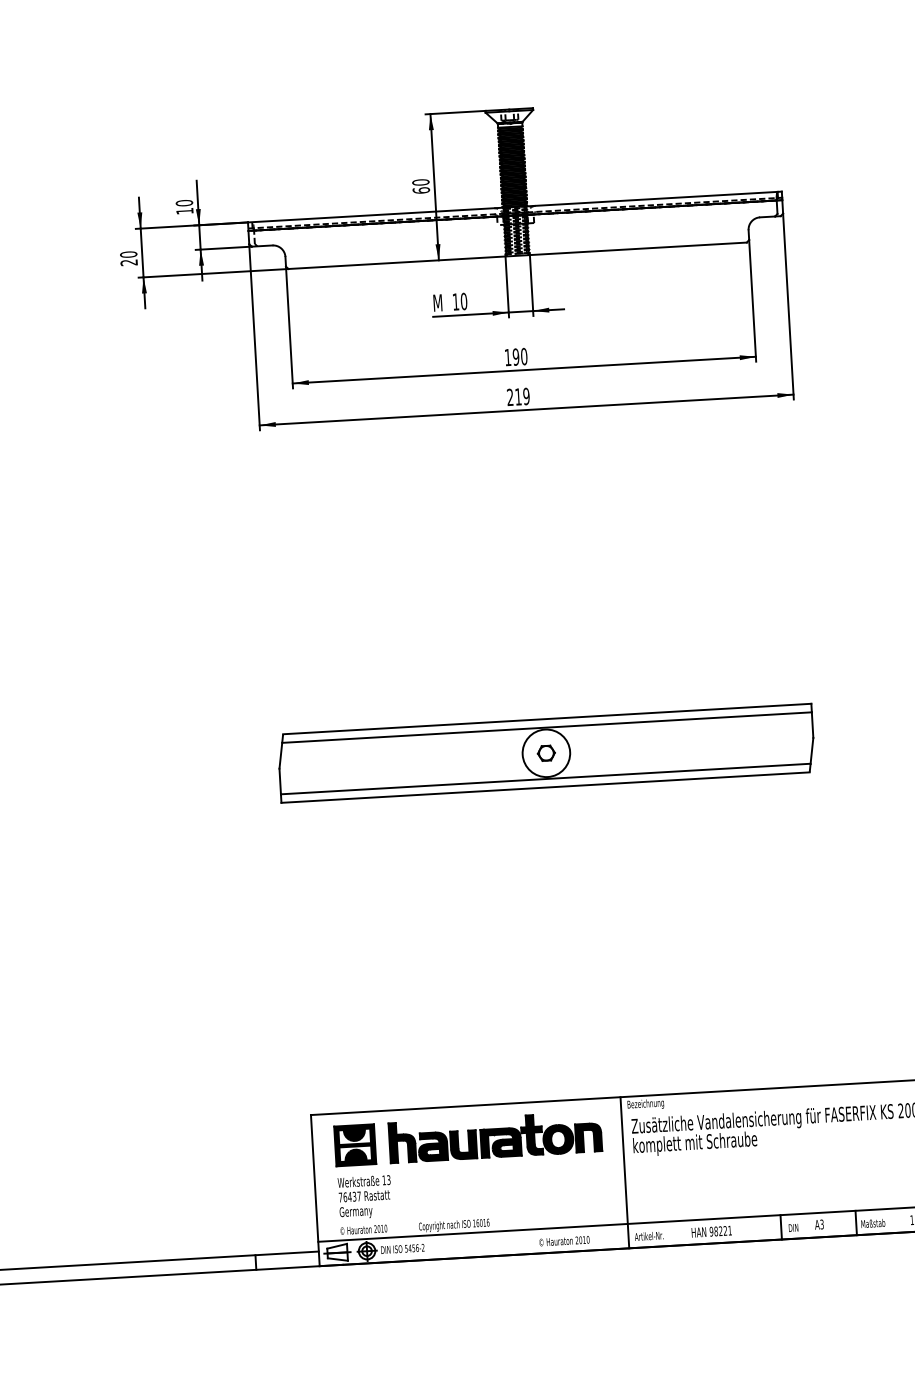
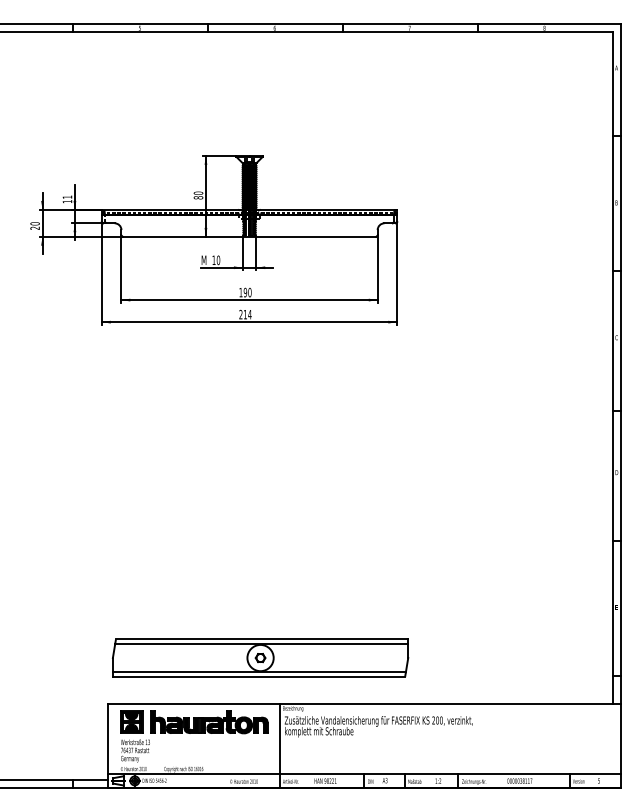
text: (419, 190) -> (197, 197), 60 -> 80
text: (184, 201) -> (67, 196), 10 -> 11
text: (525, 396) -> (249, 314), 219 -> 214
part: (546, 752) -> (260, 657), moved

